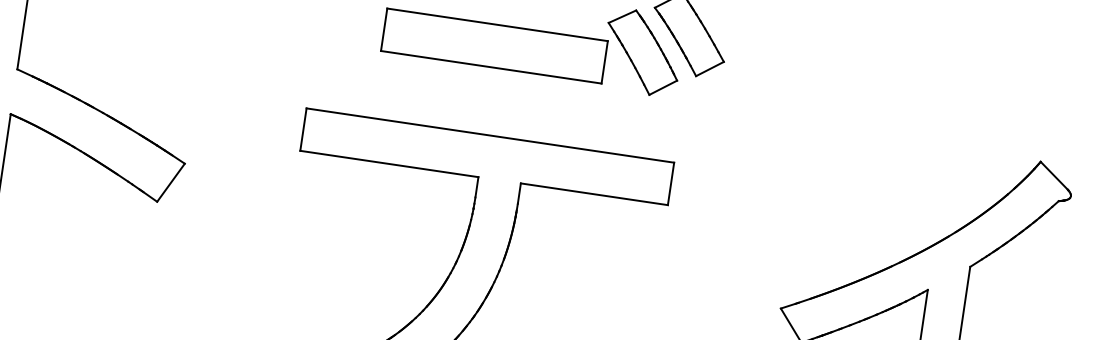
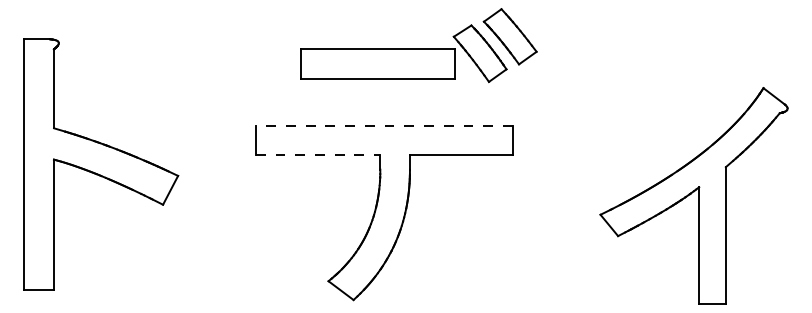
line: (489, 134) -> (383, 125), solid -> dashed
line: (389, 164) -> (318, 155), solid -> dashed

